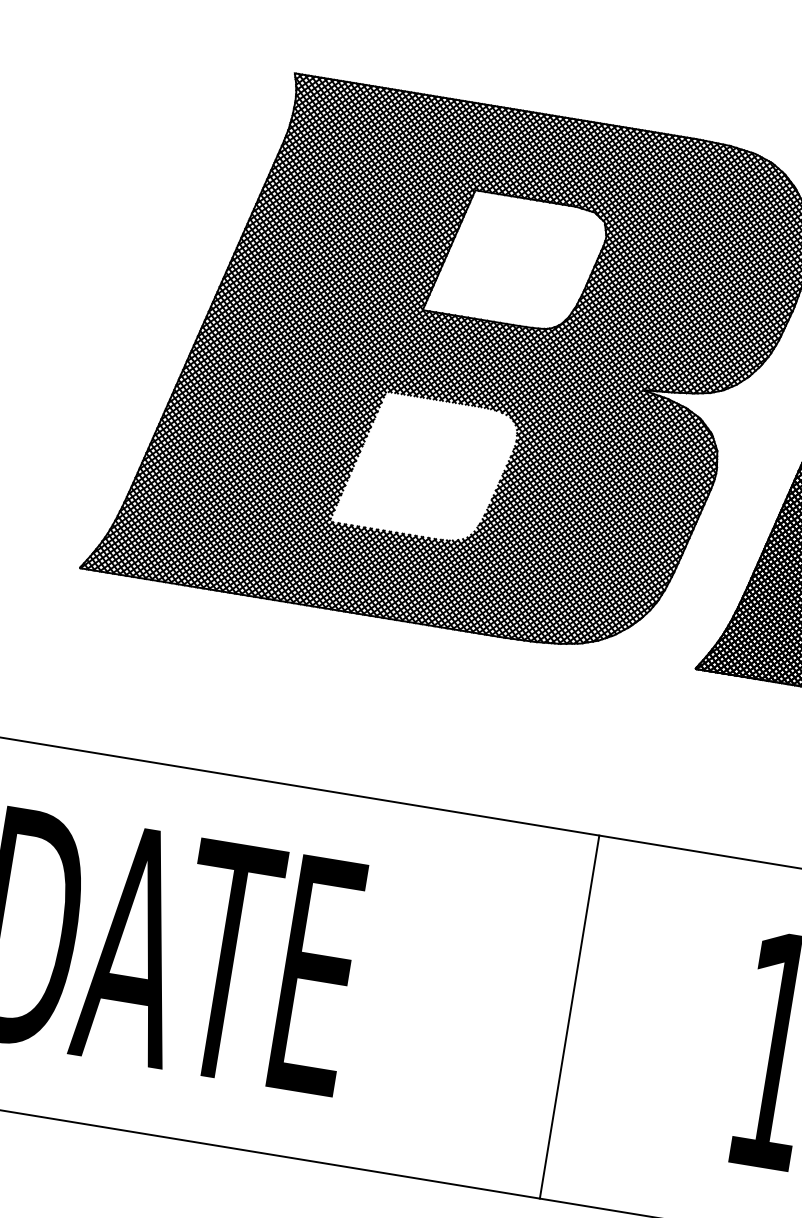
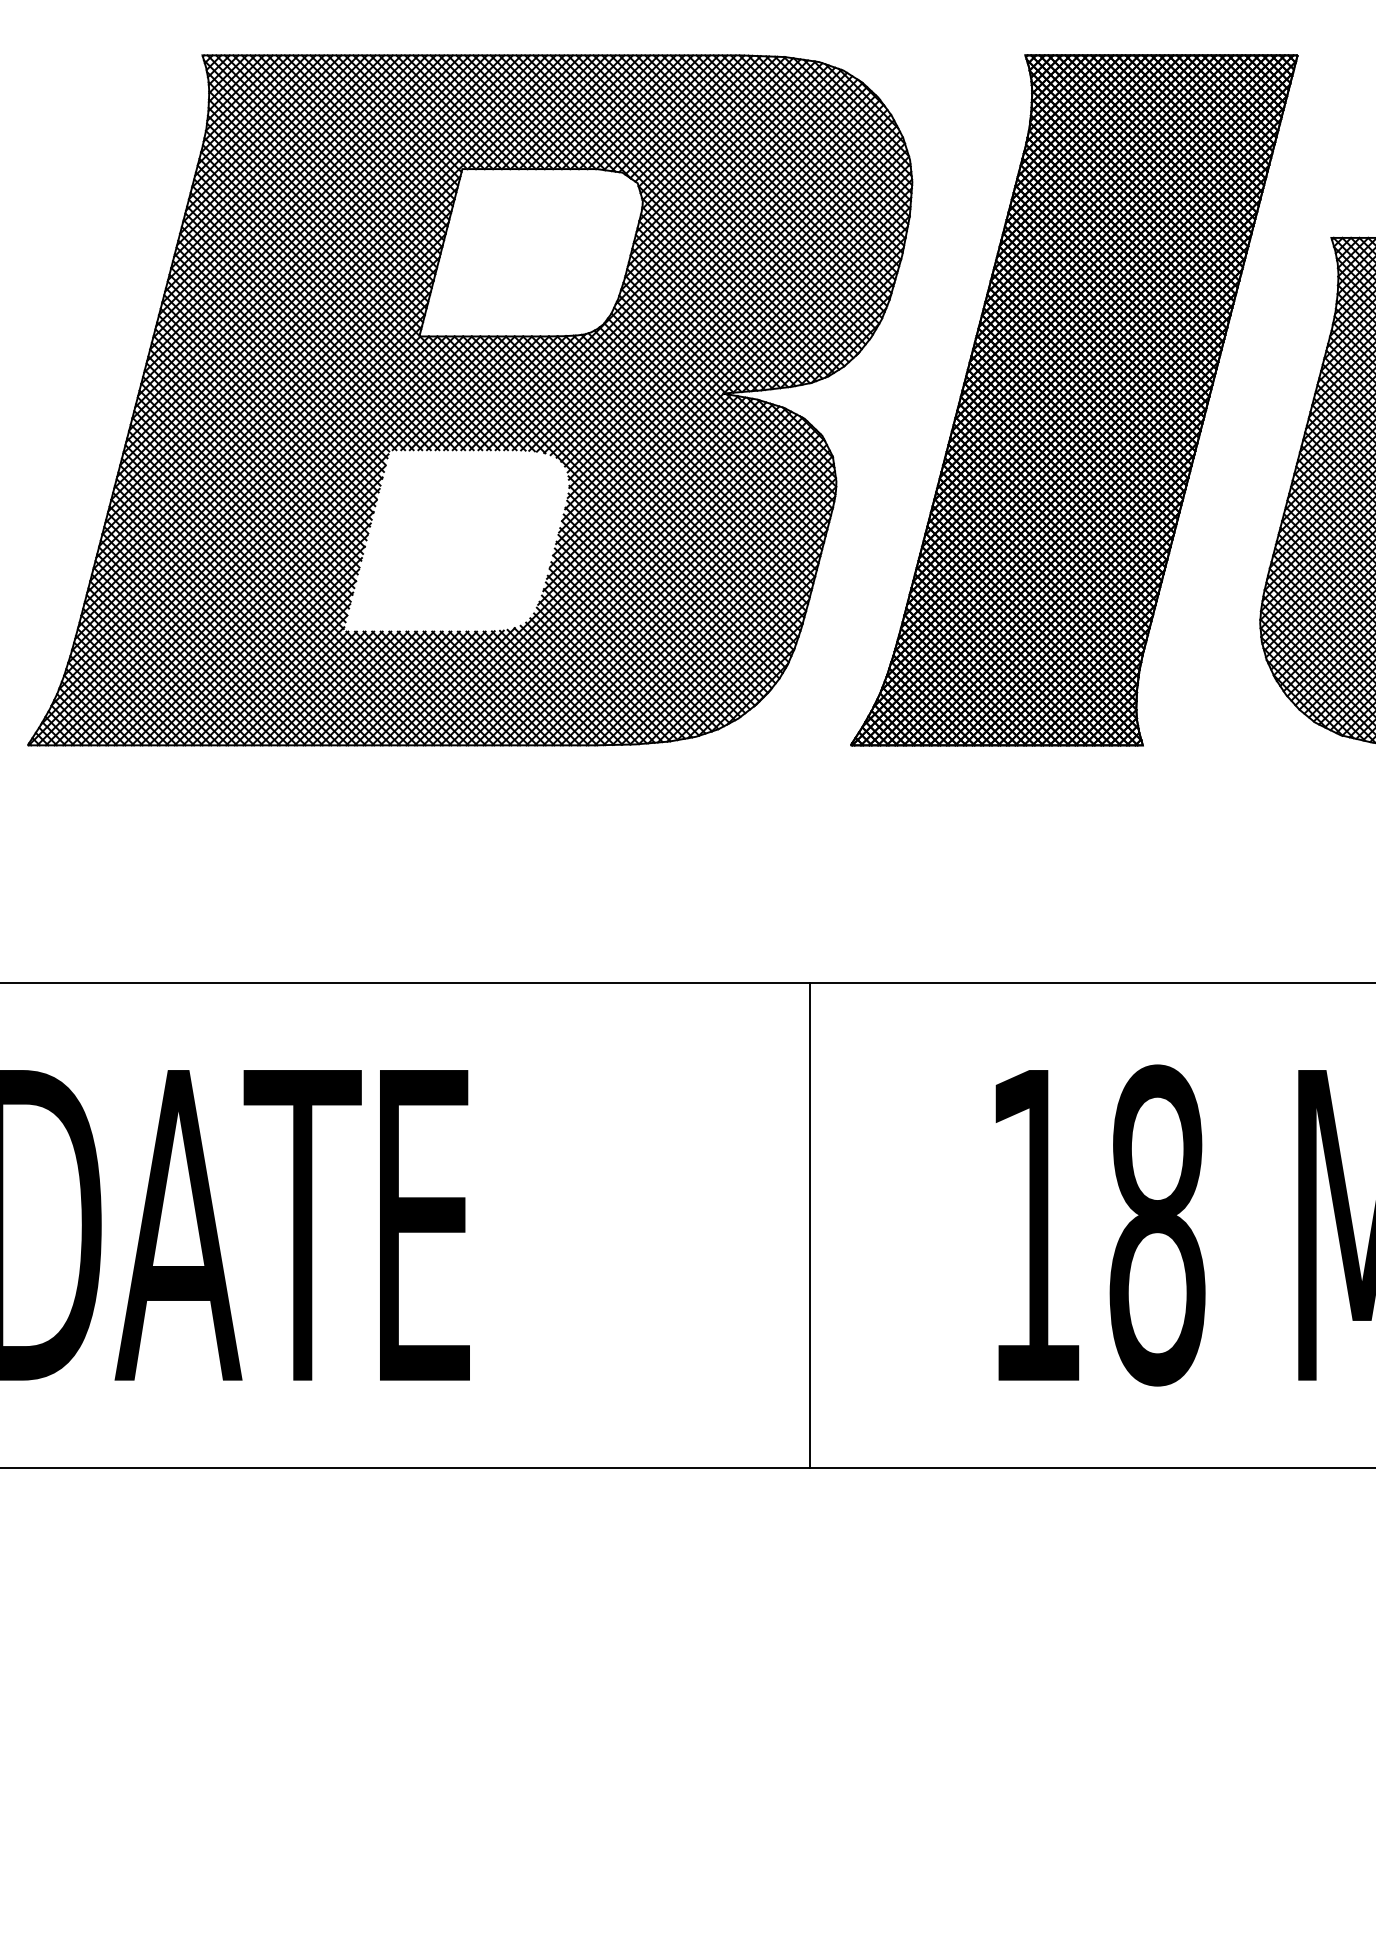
line: (569, 1016) -> (810, 1224), moved

